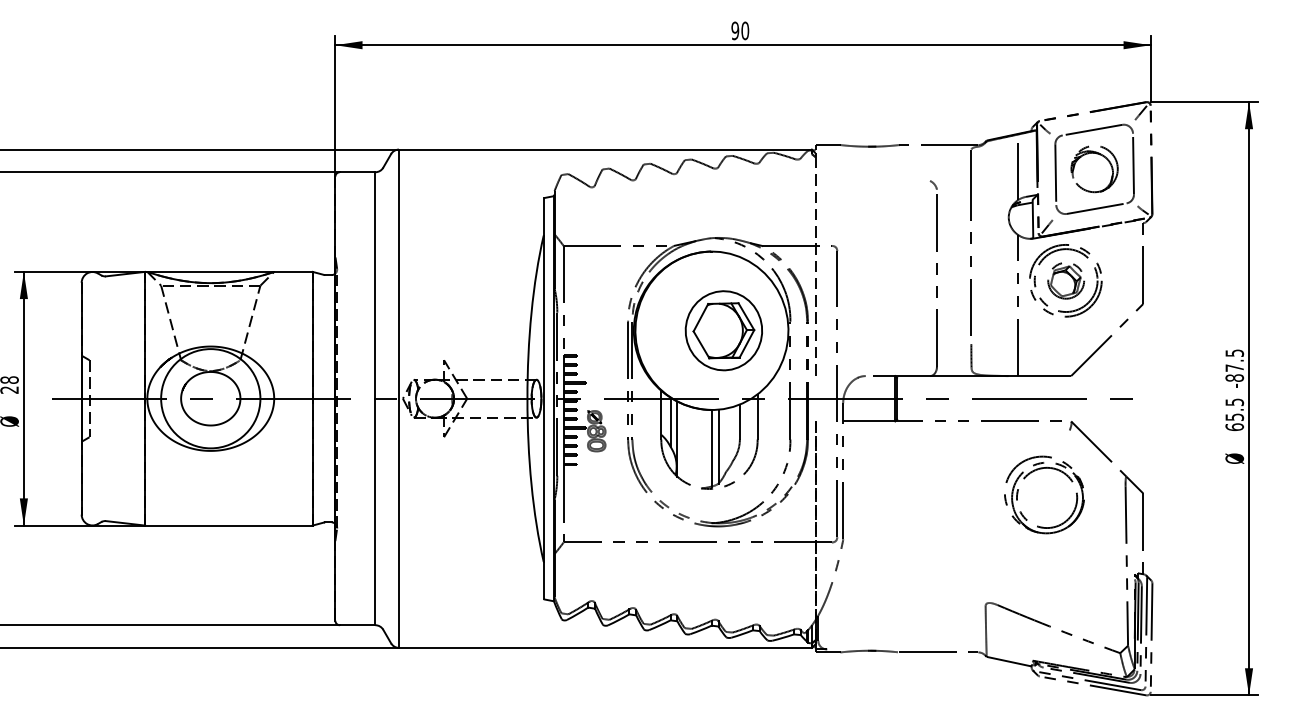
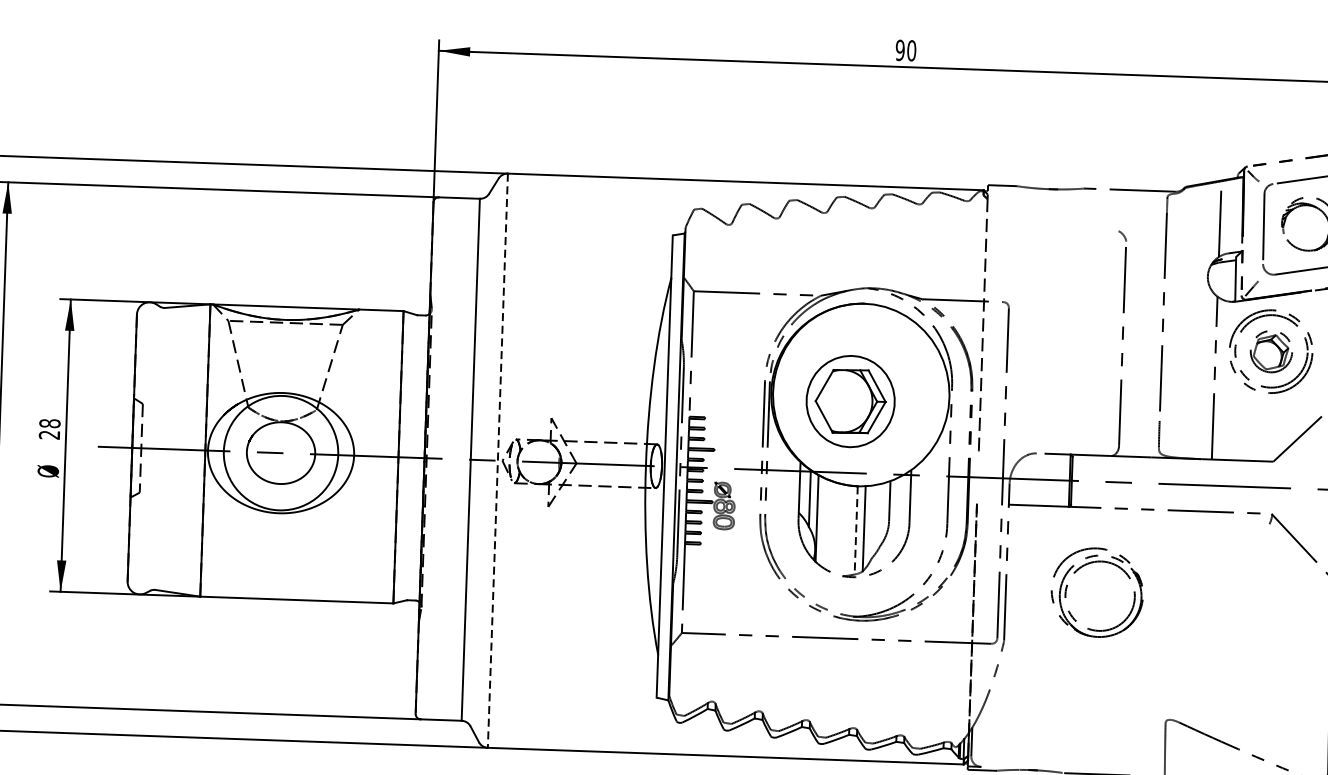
part: (723, 330) -> (850, 401), moved
line: (398, 399) -> (497, 461), solid -> dashed
line: (711, 448) -> (856, 530), solid -> dashed
part: (1033, 472) -> (1085, 566), moved

